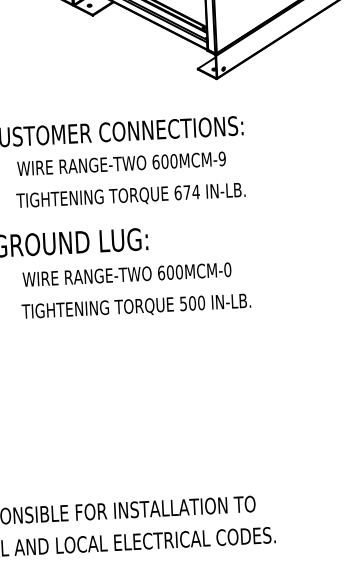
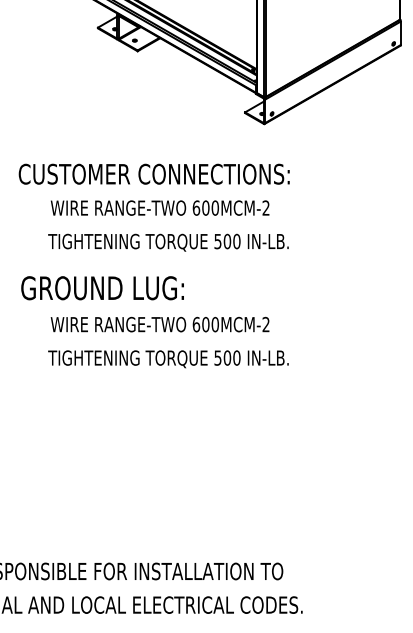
text: (221, 158) -> (265, 207), 600MCM-9 -> 600MCM-2
text: (187, 192) -> (227, 241), 674 -> 500
text: (227, 269) -> (265, 324), 600MCM-0 -> 600MCM-2

